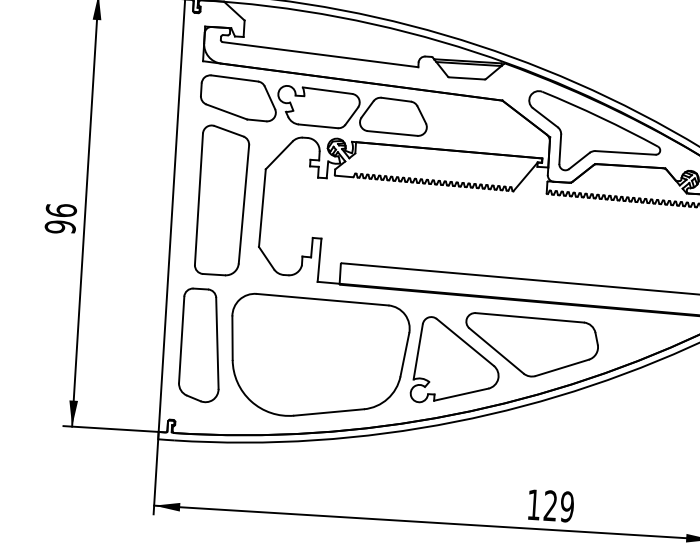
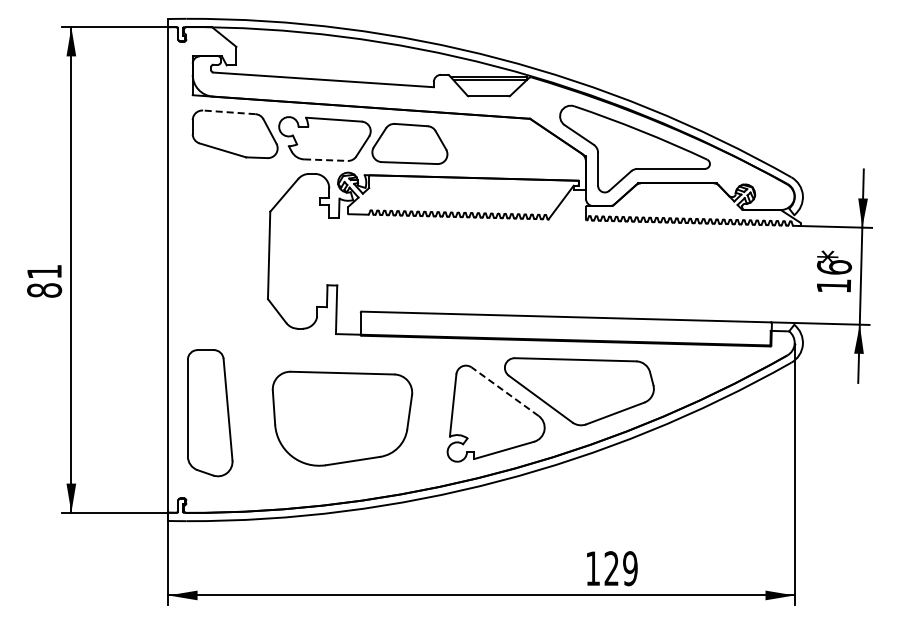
line: (233, 78) -> (228, 112), solid -> dashed
line: (317, 126) -> (325, 160), solid -> dashed
part: (222, 200) -> (223, 249), removed
text: (60, 218) -> (44, 280), 96 -> 81
line: (464, 342) -> (504, 391), solid -> dashed
part: (318, 357) -> (342, 418), size x0.7

